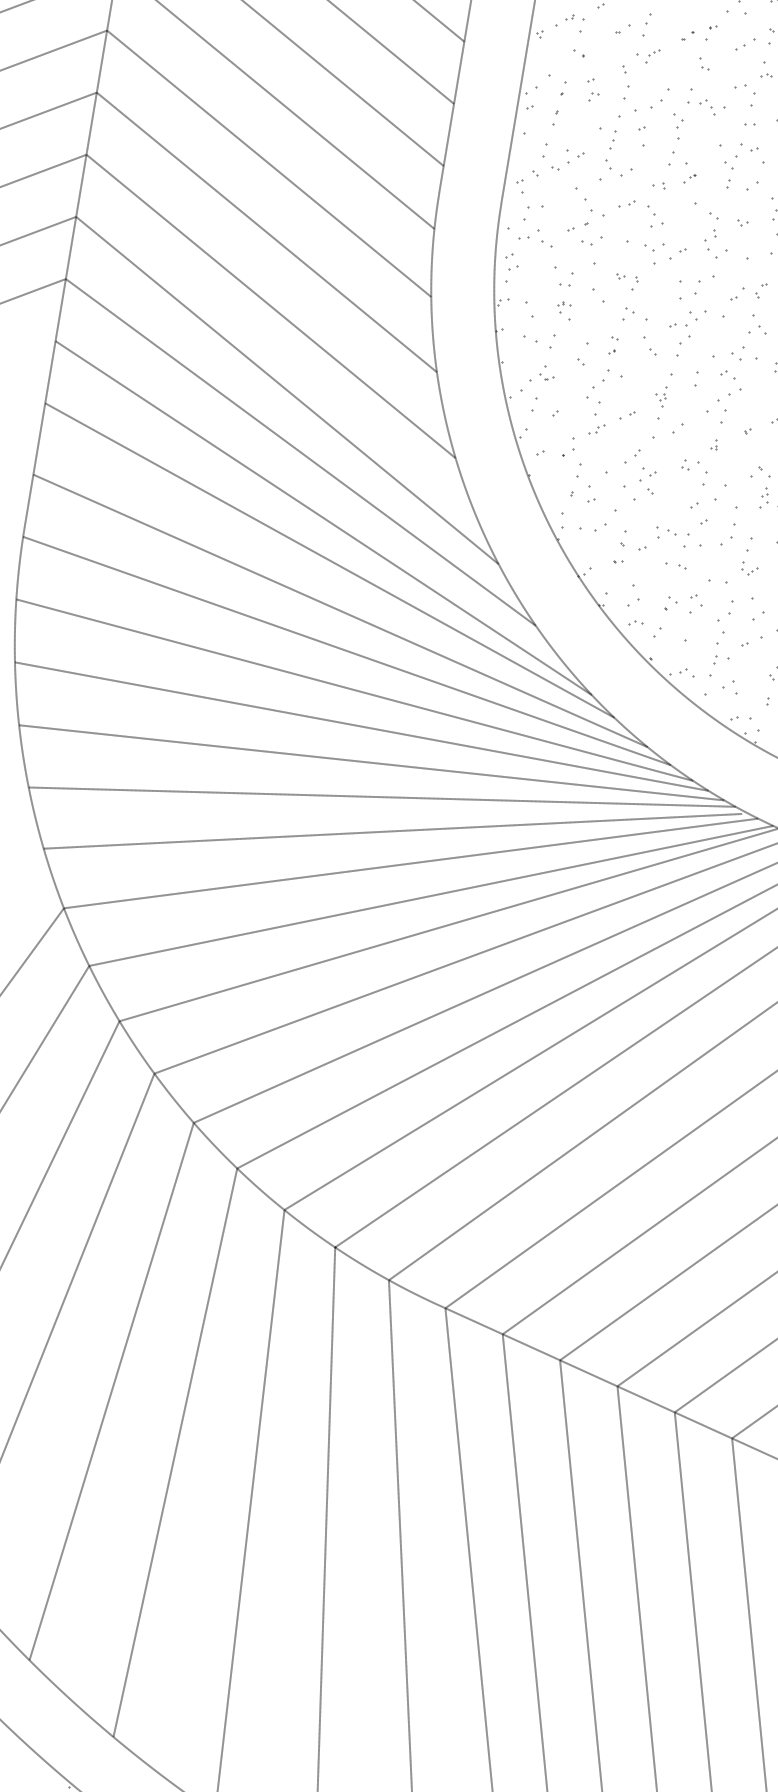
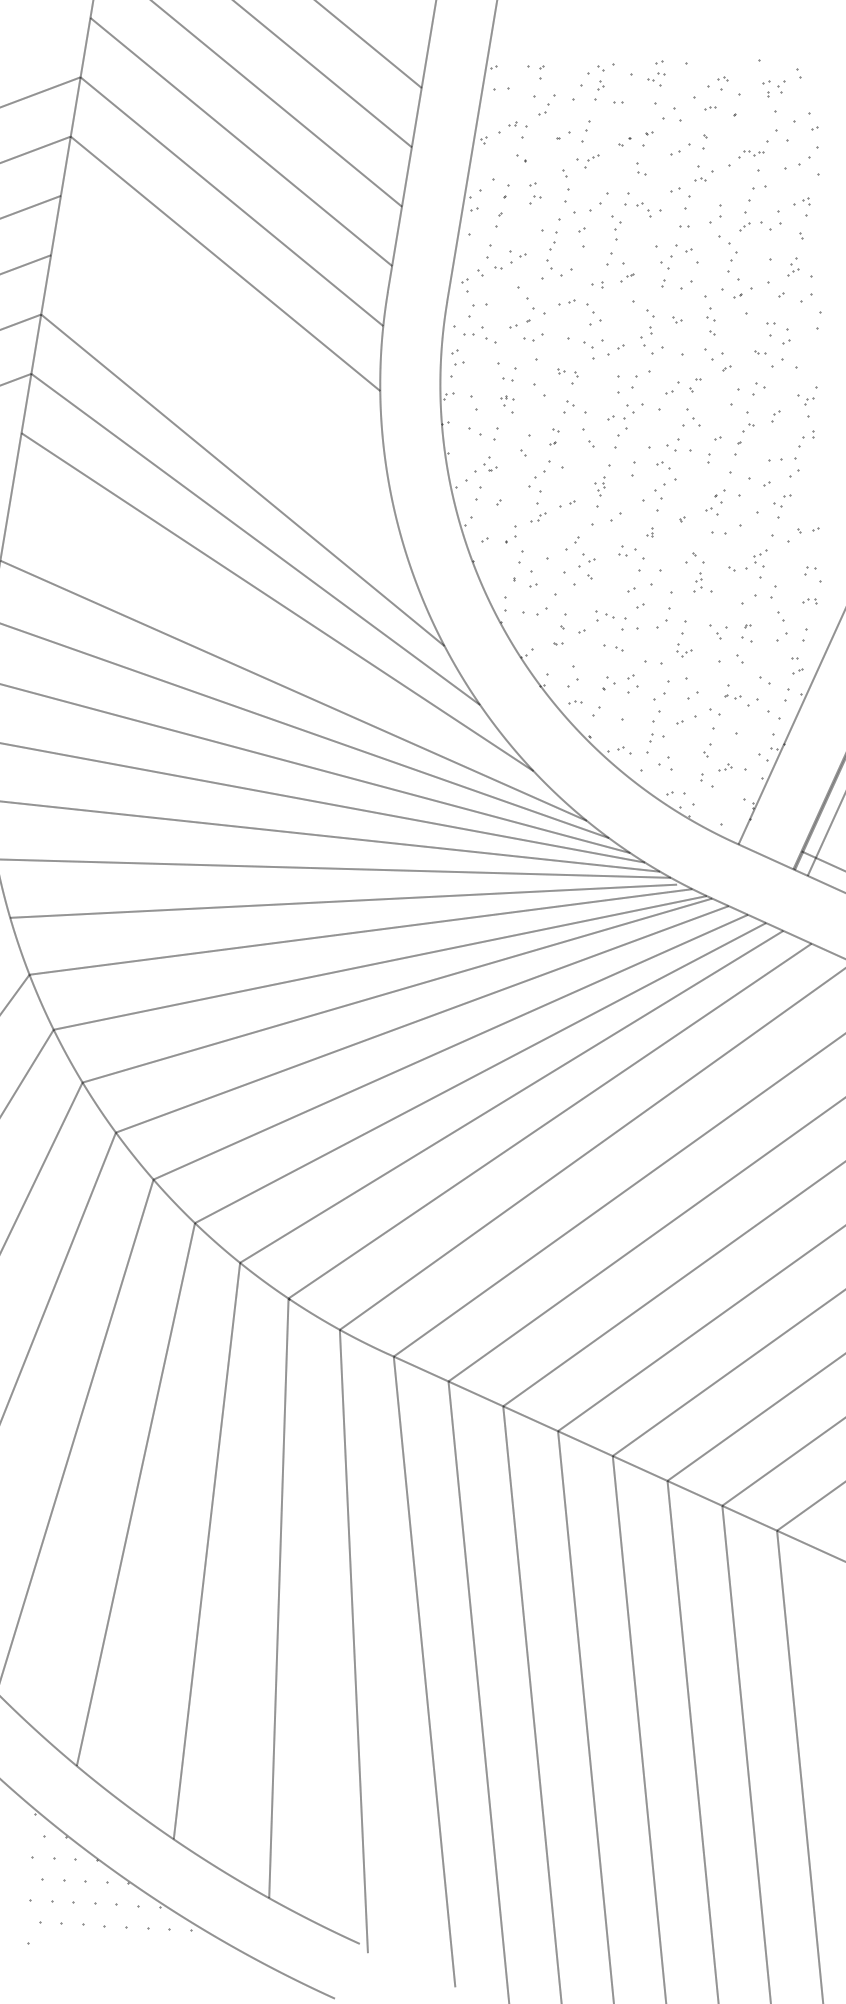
line: (266, 231) -> (222, 328), removed
line: (271, 305) -> (227, 399), removed
line: (329, 560) -> (283, 642), removed

